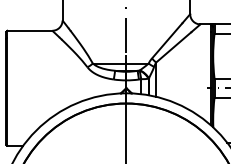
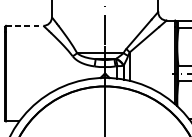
line: (30, 30) -> (25, 25), solid -> dashed

